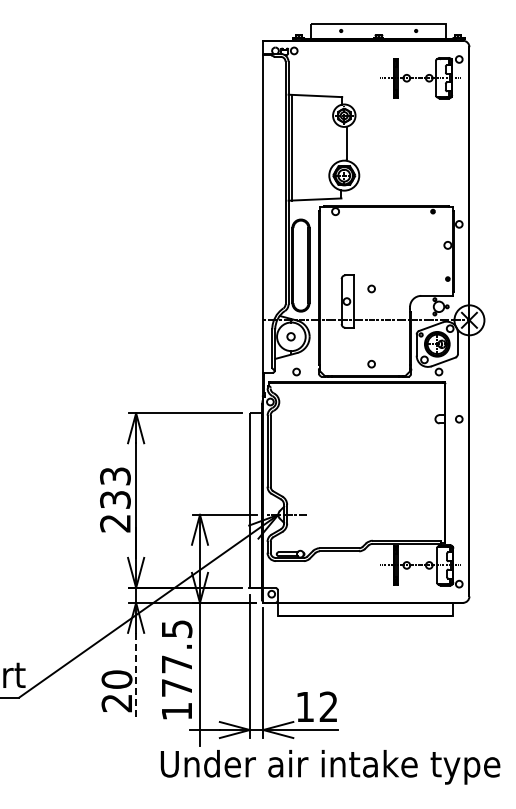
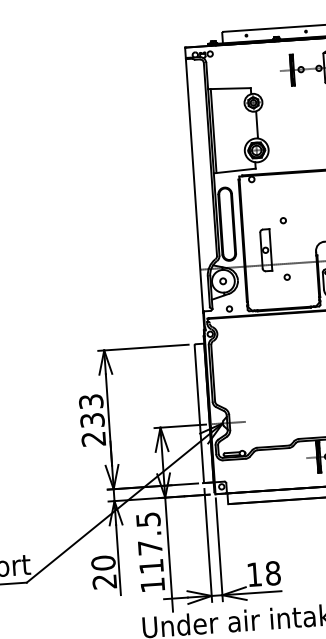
circle: (371, 288) -> (283, 220), moved
circle: (371, 363) -> (287, 276), moved
line: (136, 677) -> (118, 560), dashed -> solid
text: (176, 687) -> (151, 566), 177.5 -> 117.5
text: (328, 706) -> (272, 573), 12 -> 18

